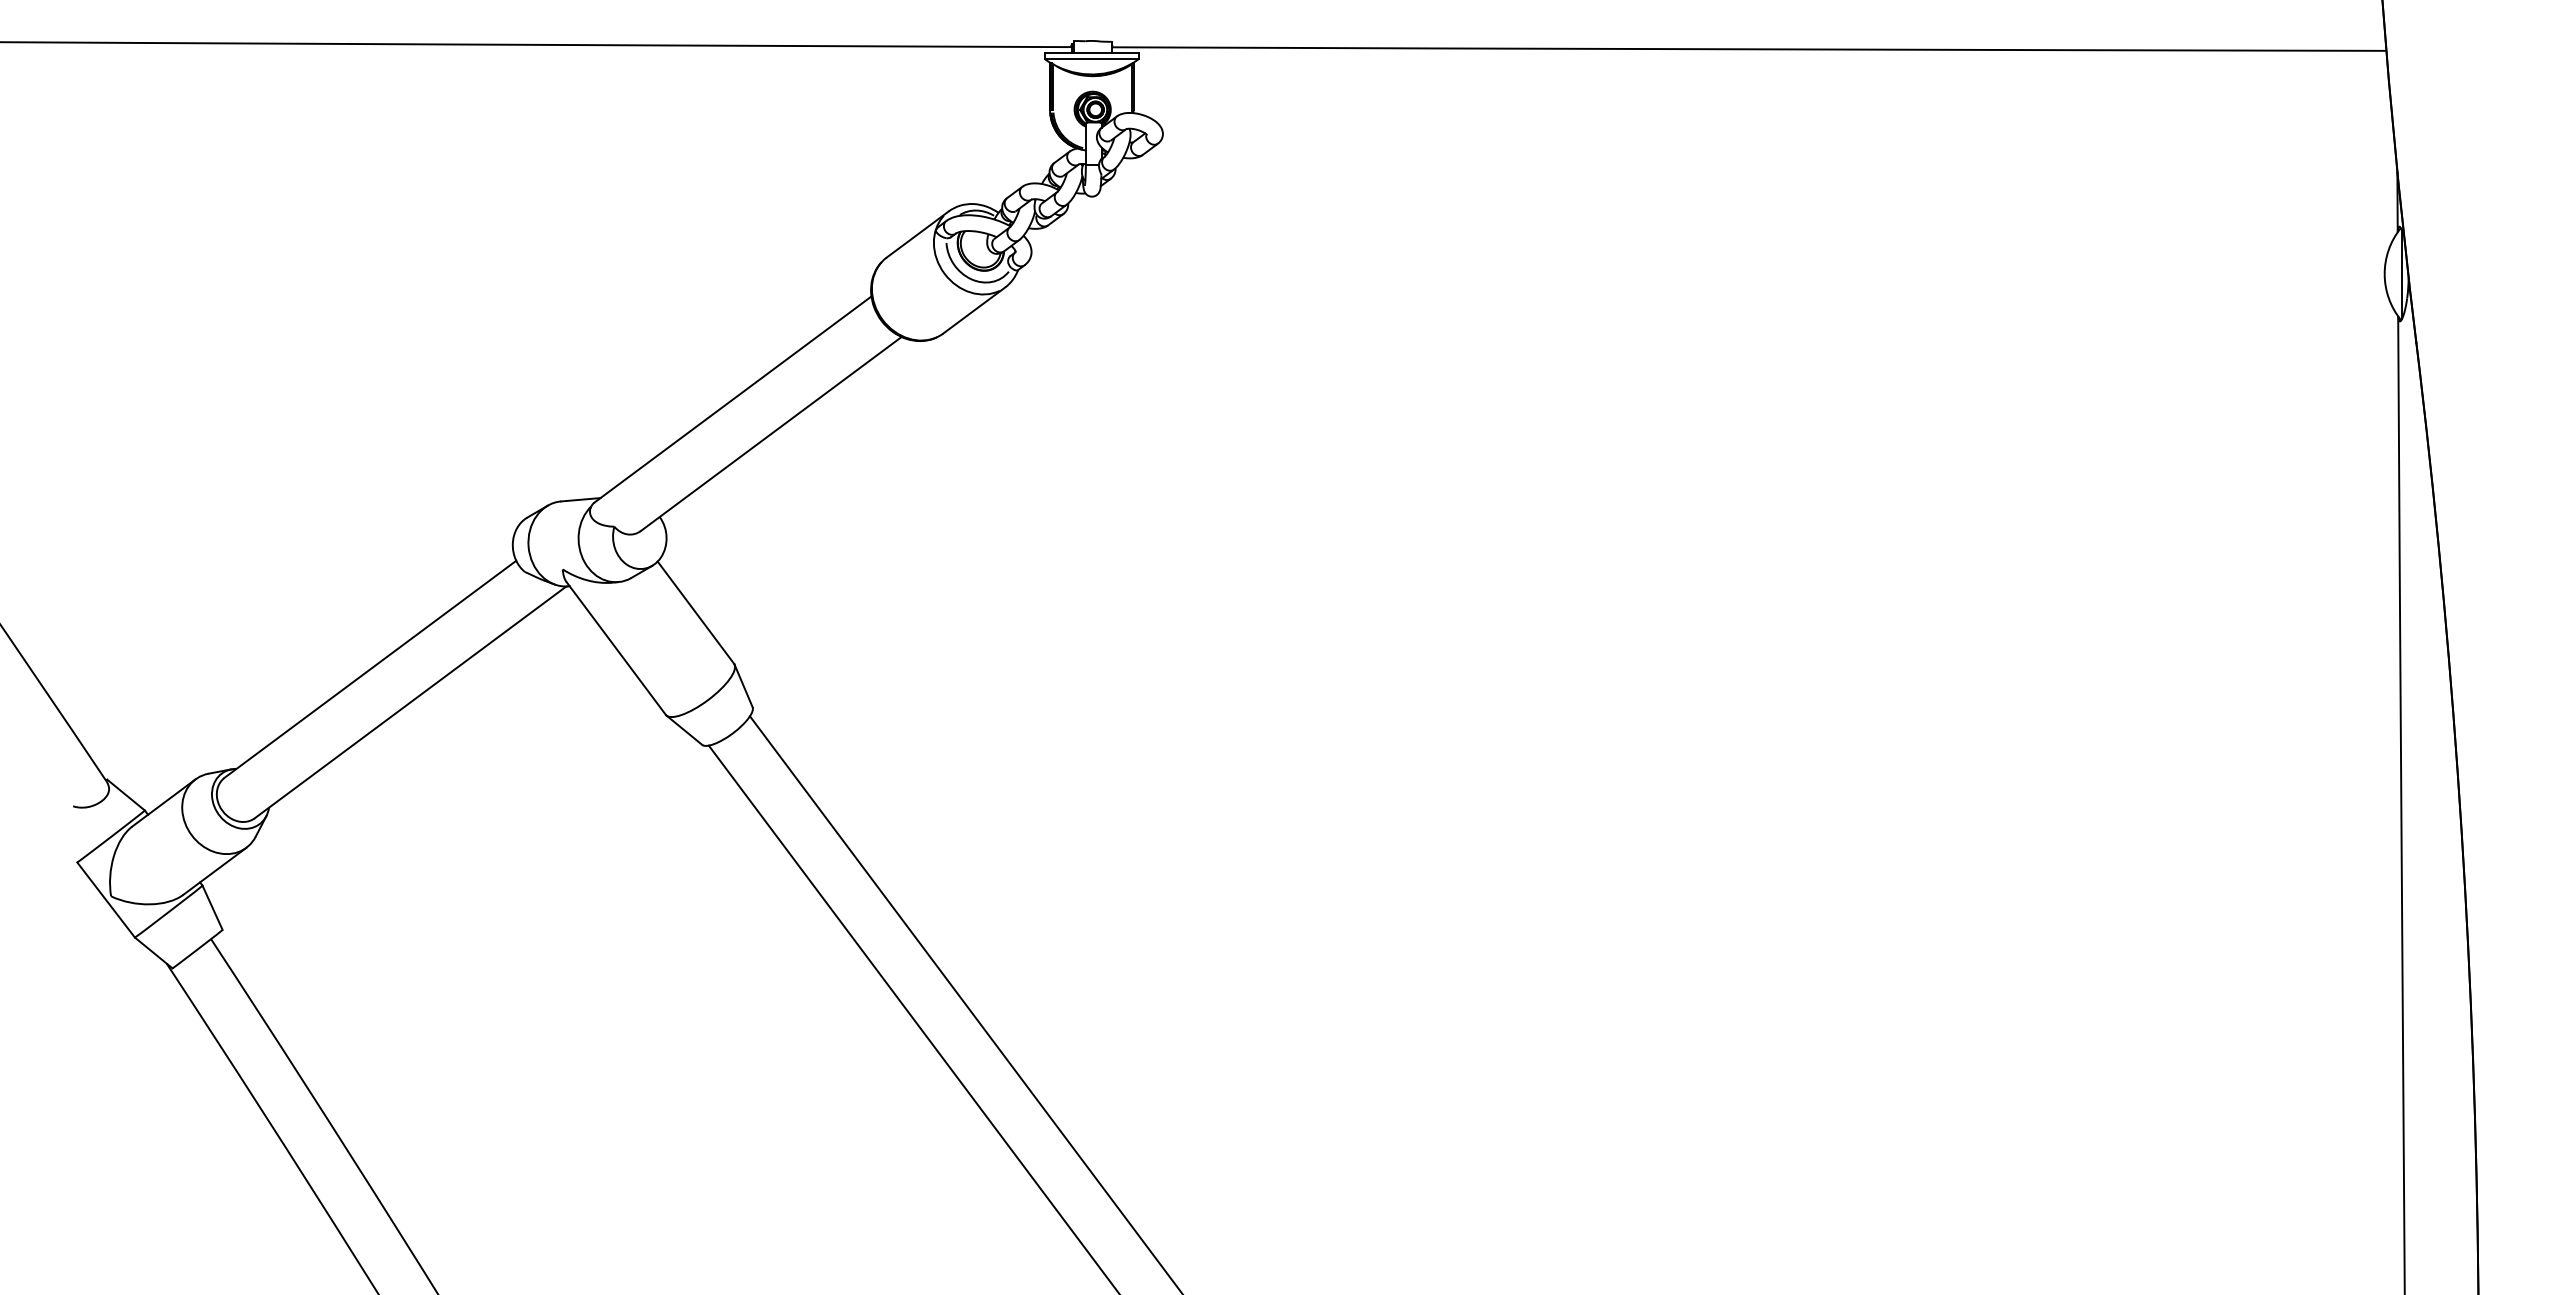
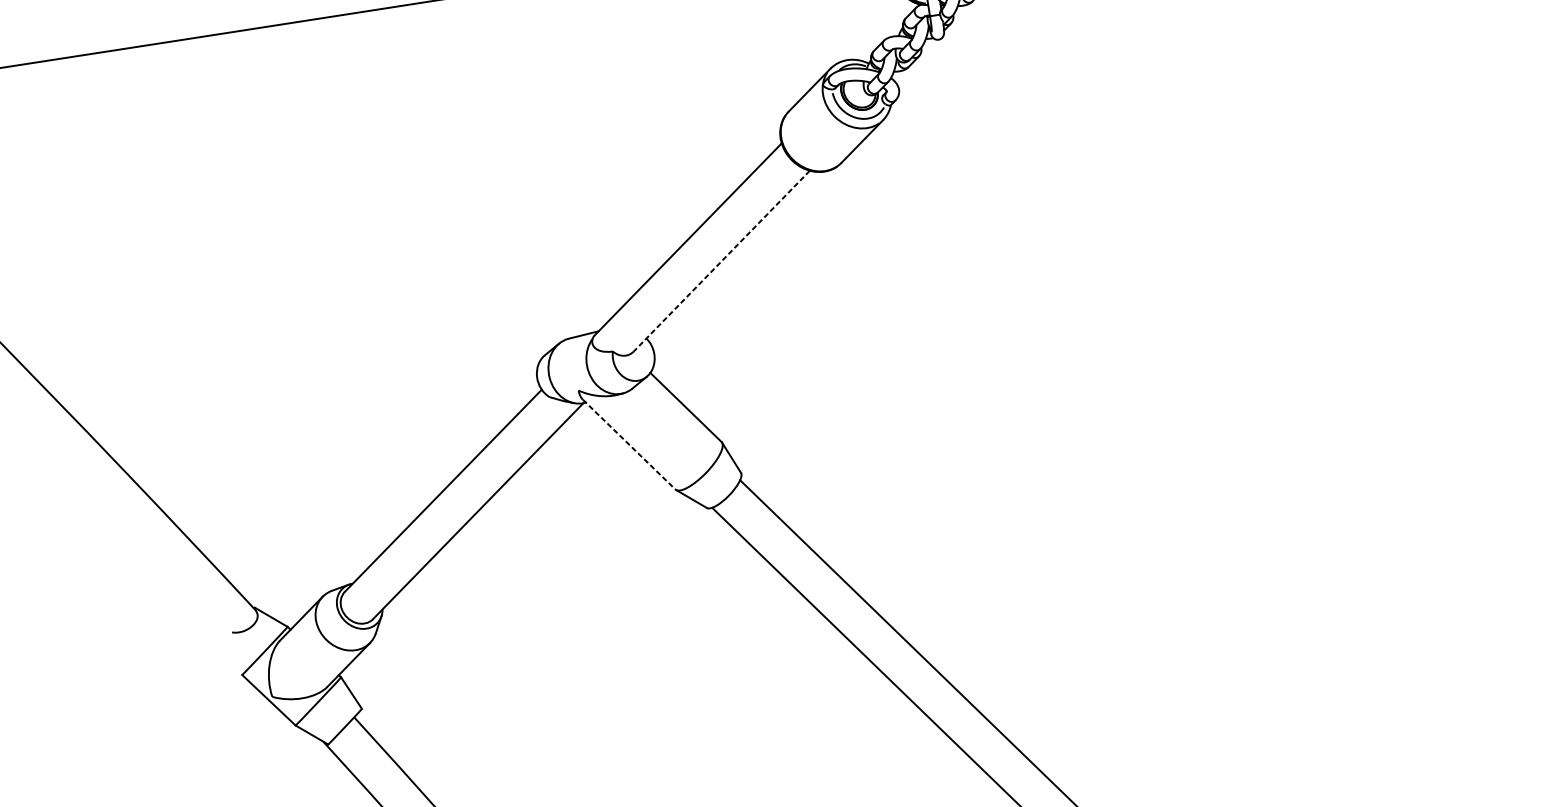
line: (770, 434) -> (721, 261), solid -> dashed
line: (616, 648) -> (629, 444), solid -> dashed

